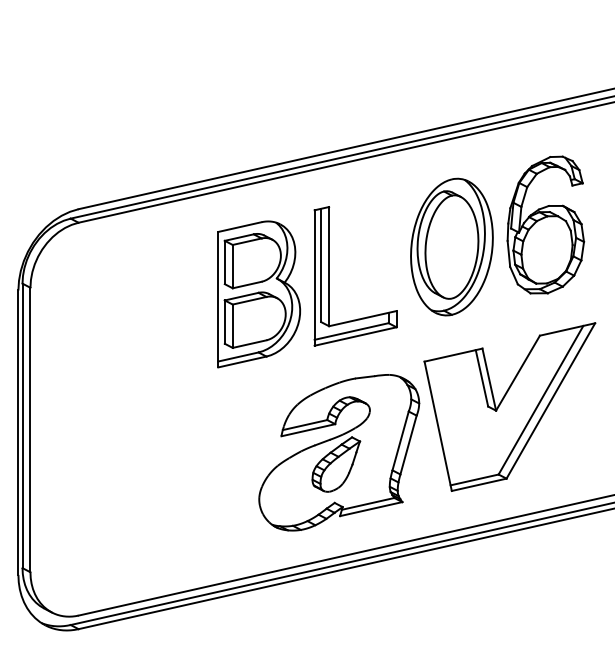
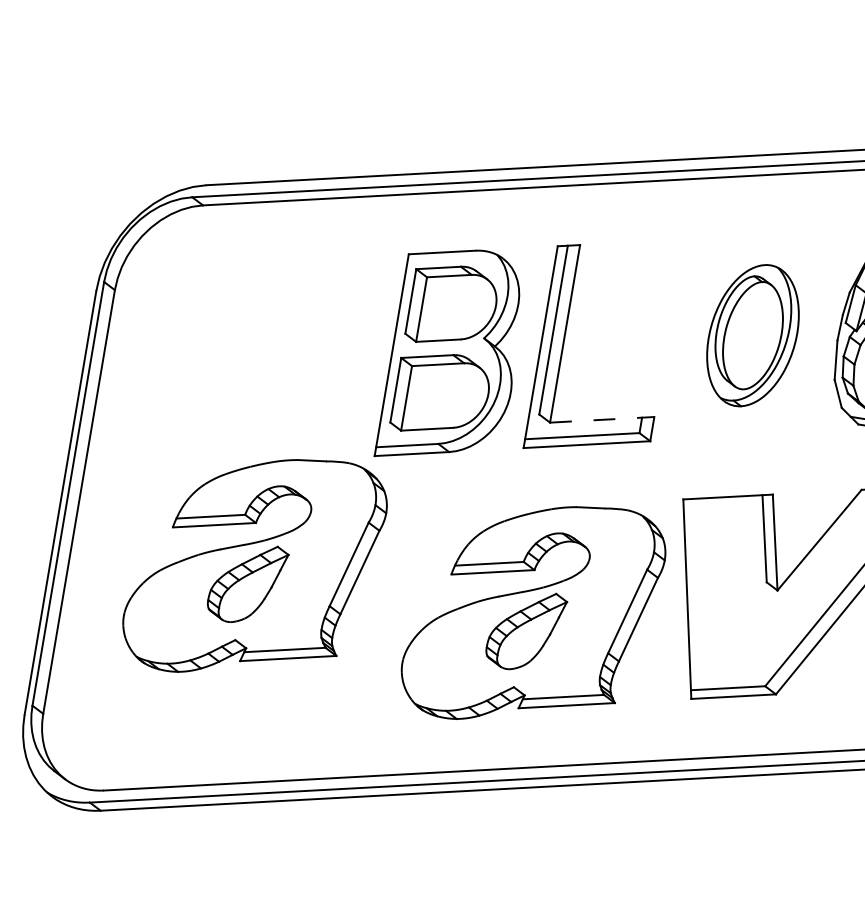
part: (451, 246) -> (752, 334), size x0.7
line: (362, 318) -> (601, 419), solid -> dashed
part: (152, 452) -> (255, 566), added

